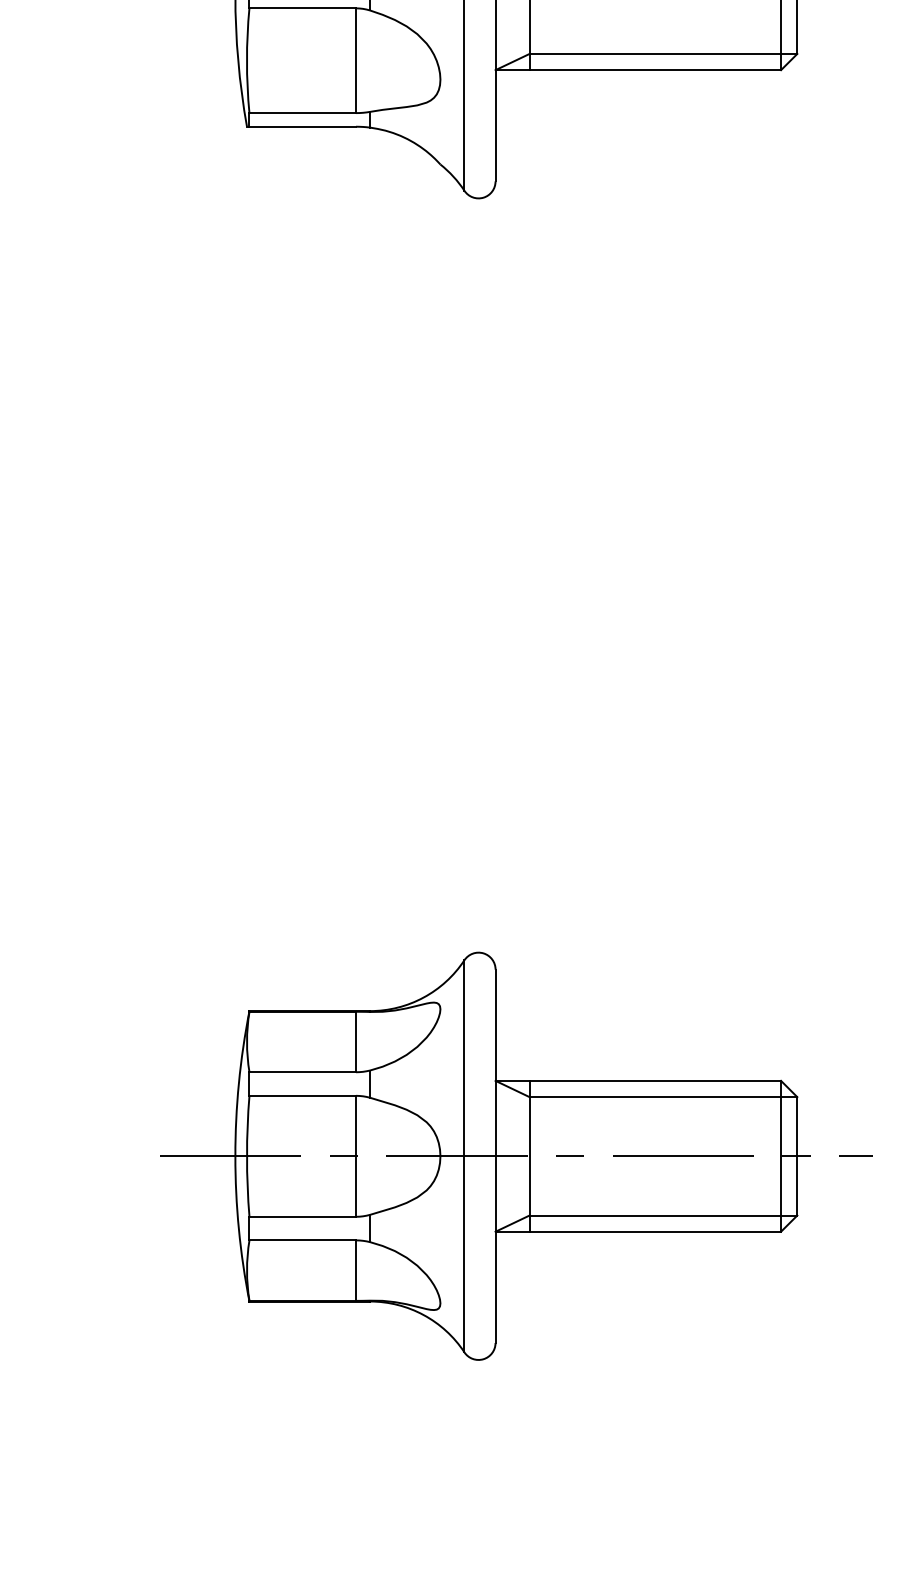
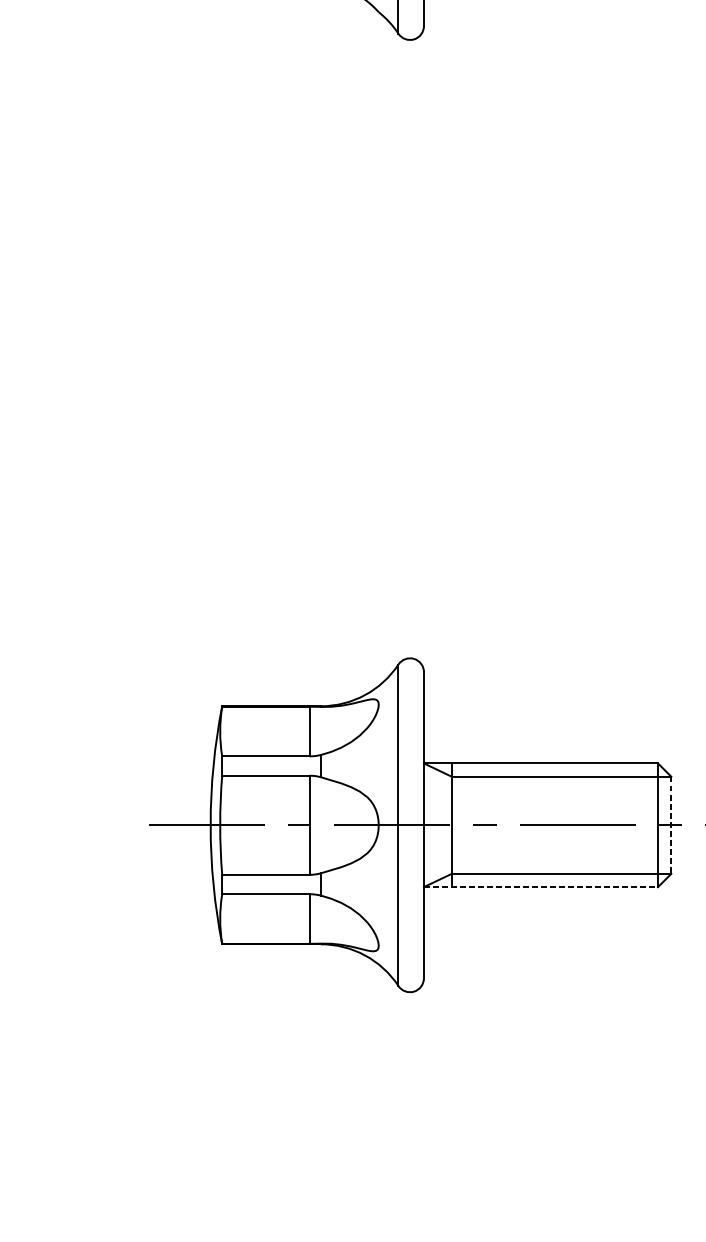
line: (797, 1156) -> (671, 825), solid -> dashed
line: (638, 1231) -> (541, 886), solid -> dashed

